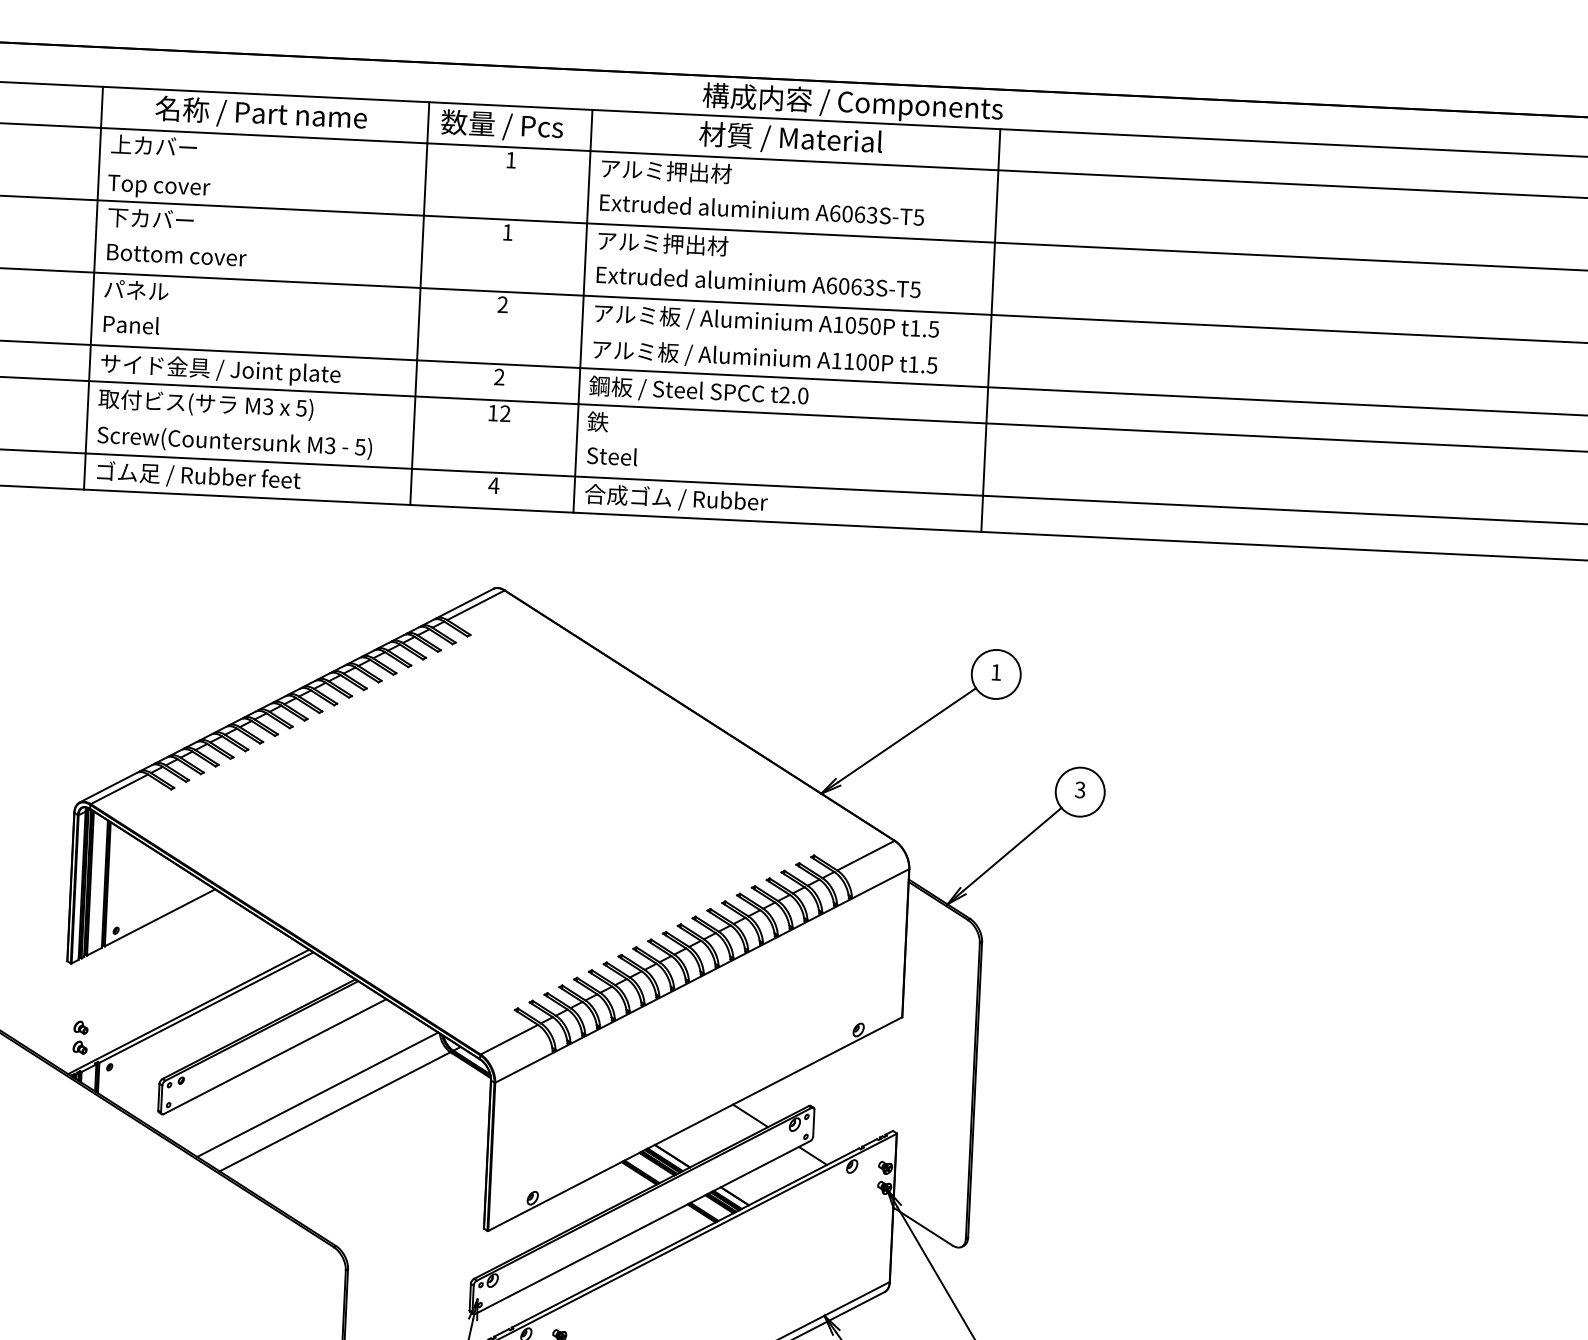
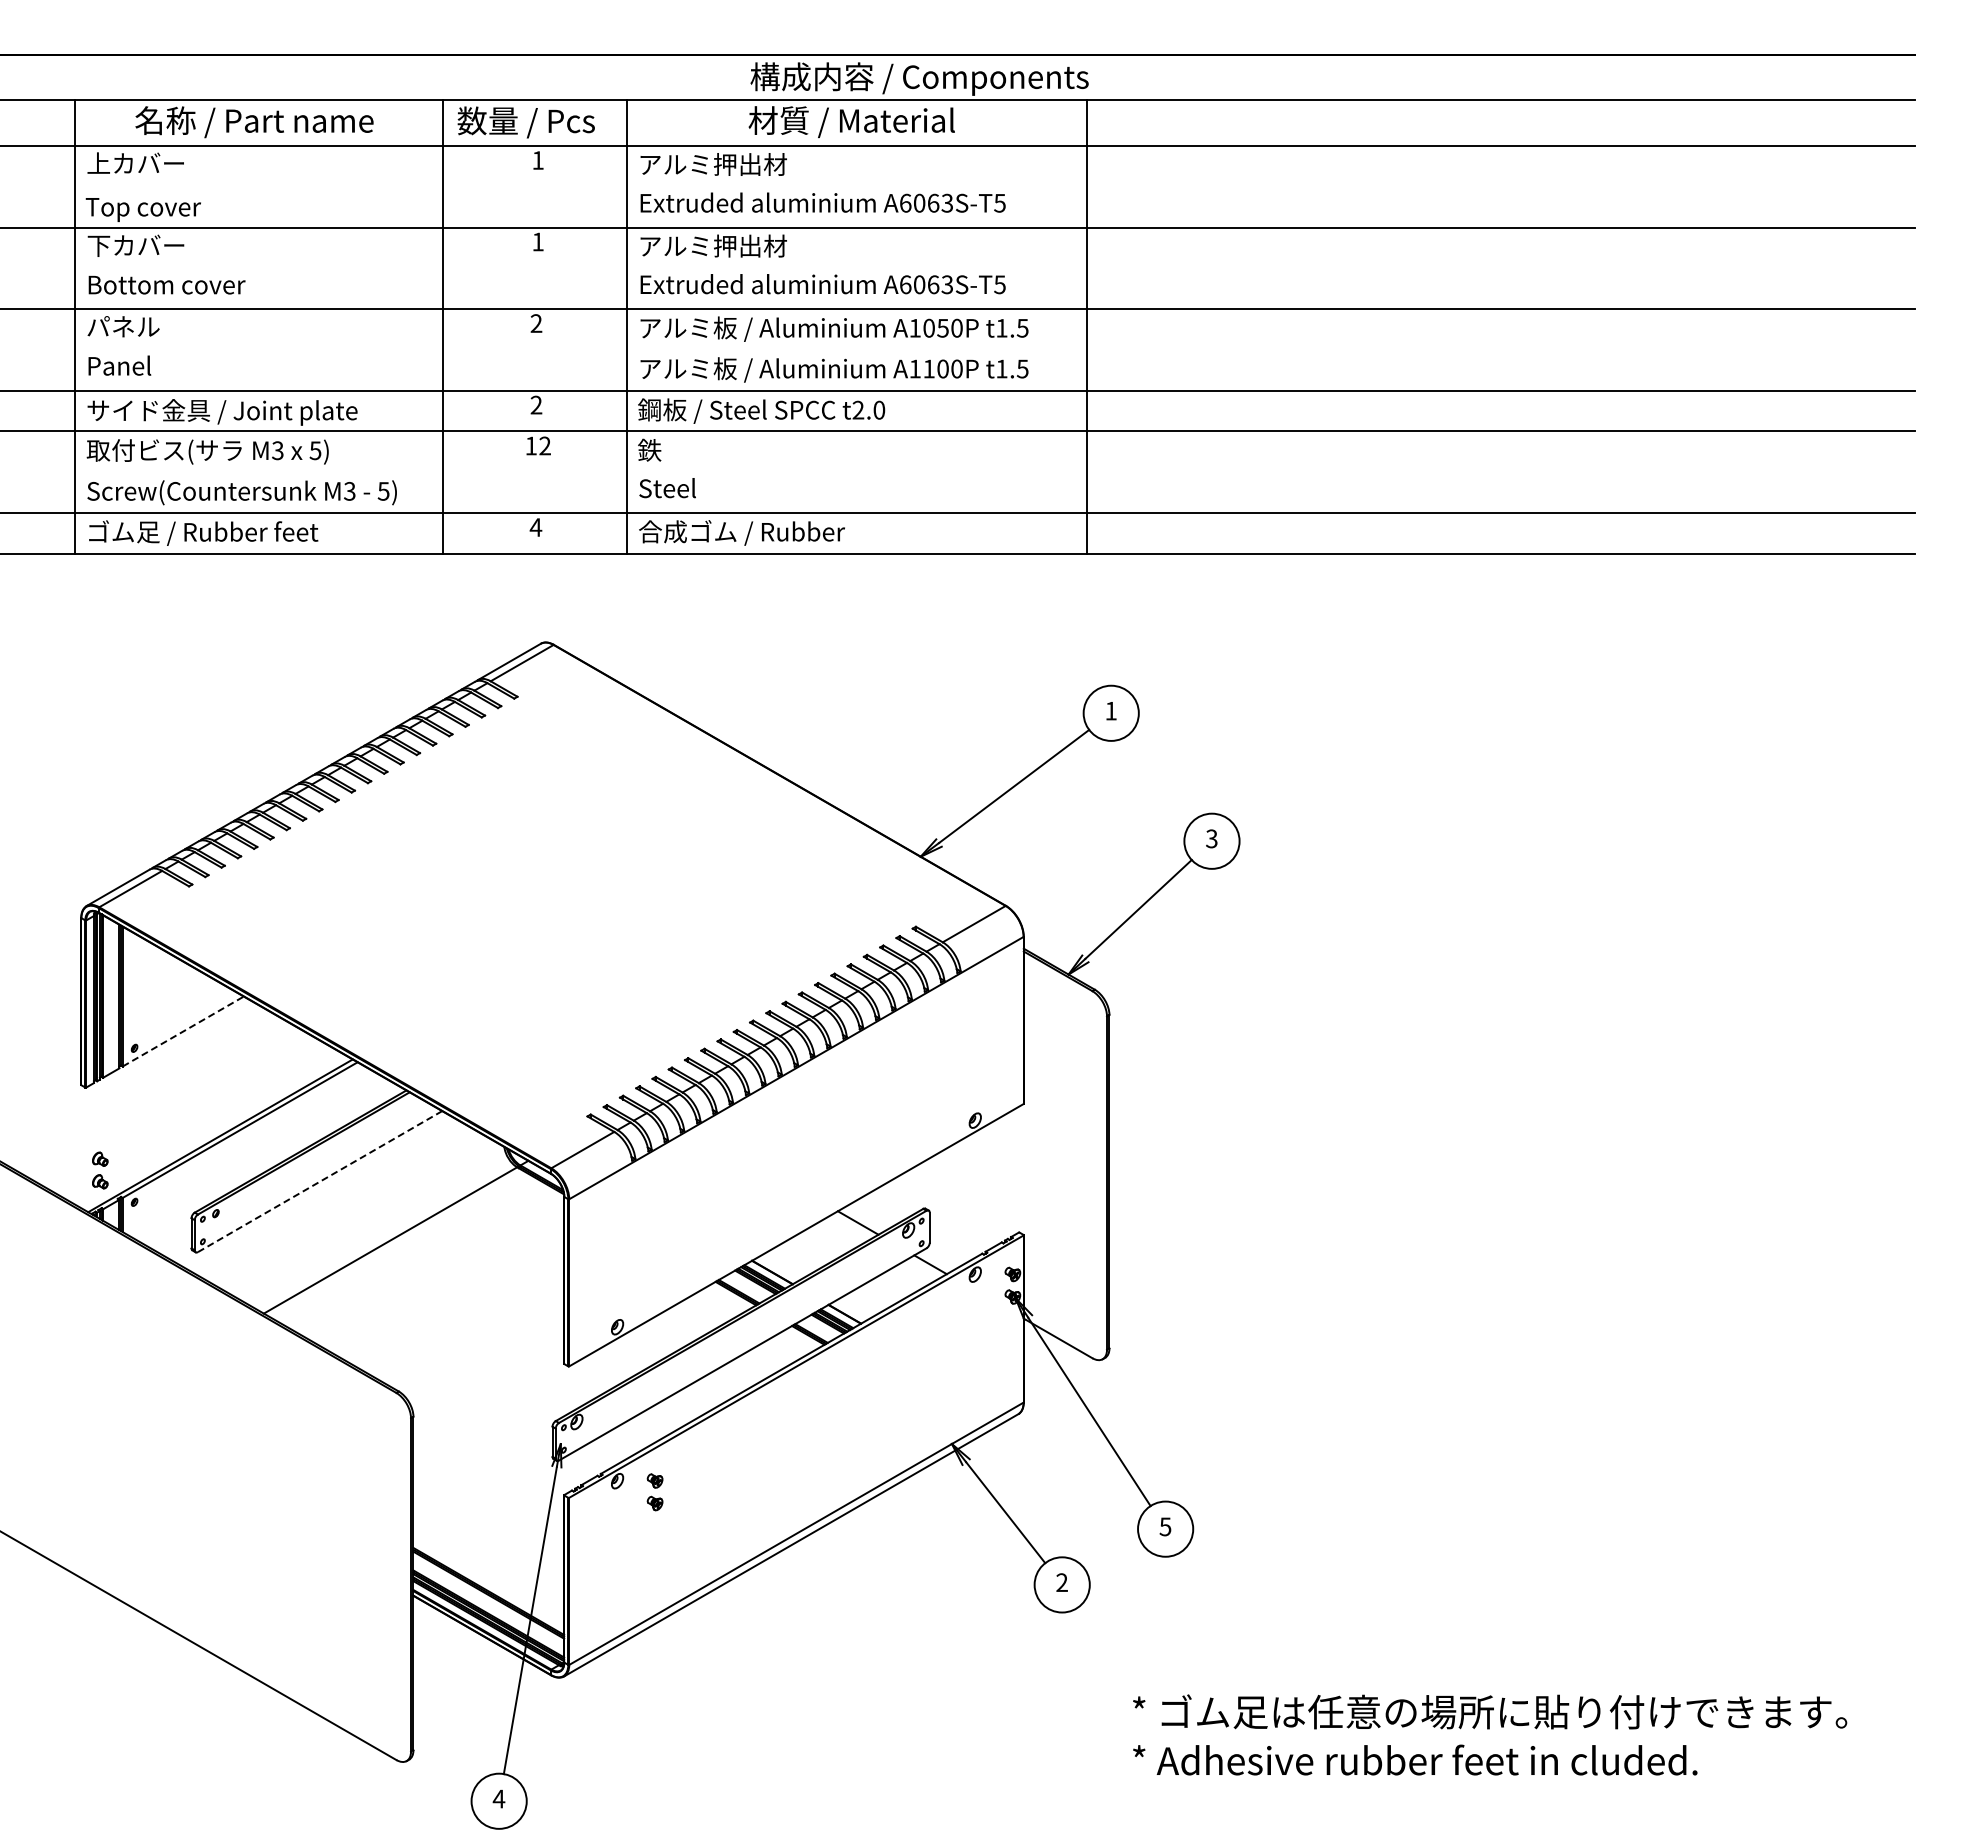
line: (160, 917) -> (183, 1031), solid -> dashed
line: (275, 1056) -> (320, 1181), solid -> dashed
line: (317, 1094) -> (369, 1221), removed

